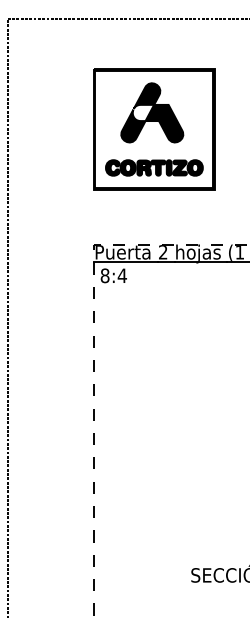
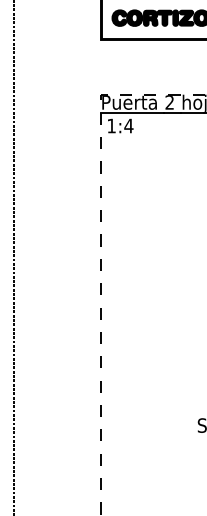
text: (104, 275) -> (111, 125), 8:4 -> 1:4

